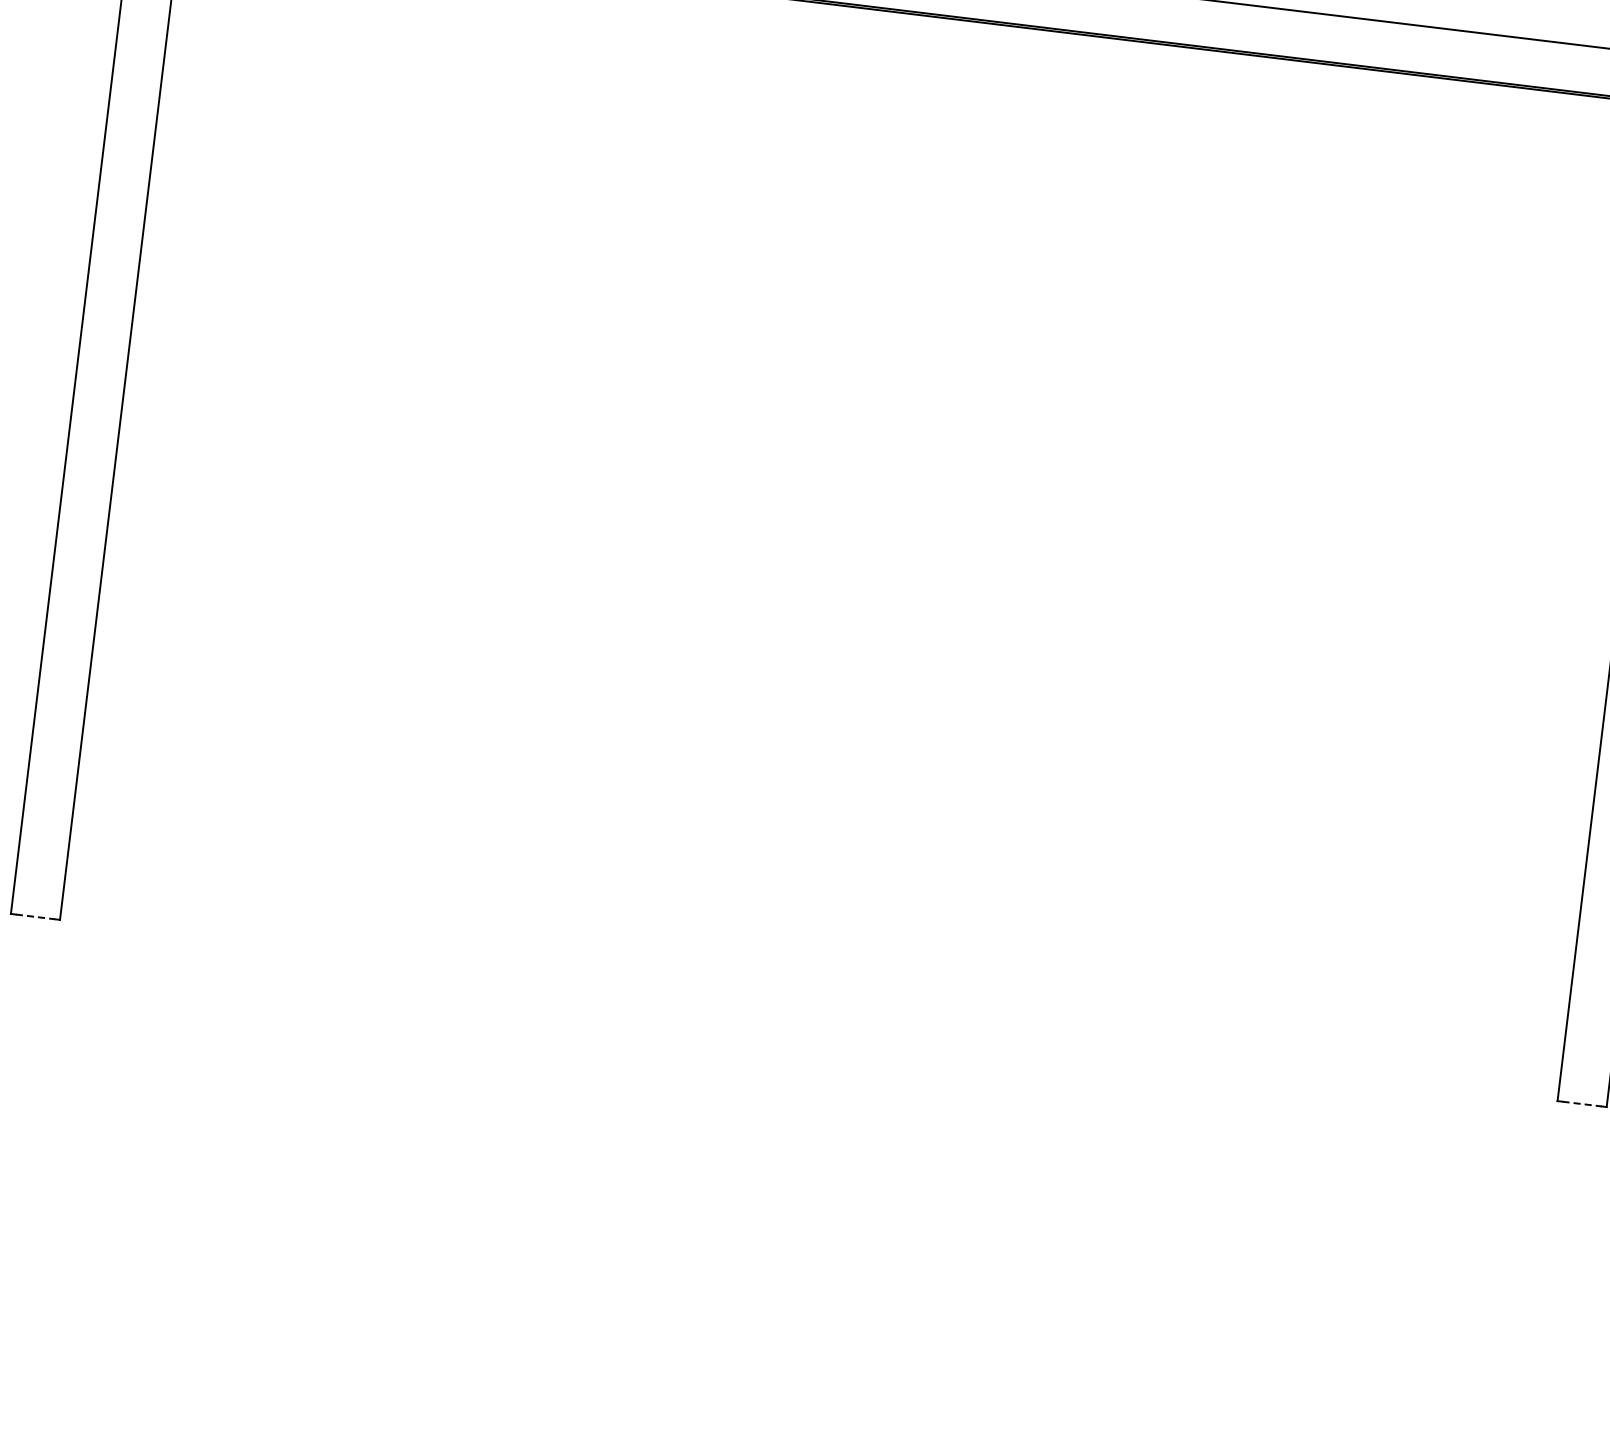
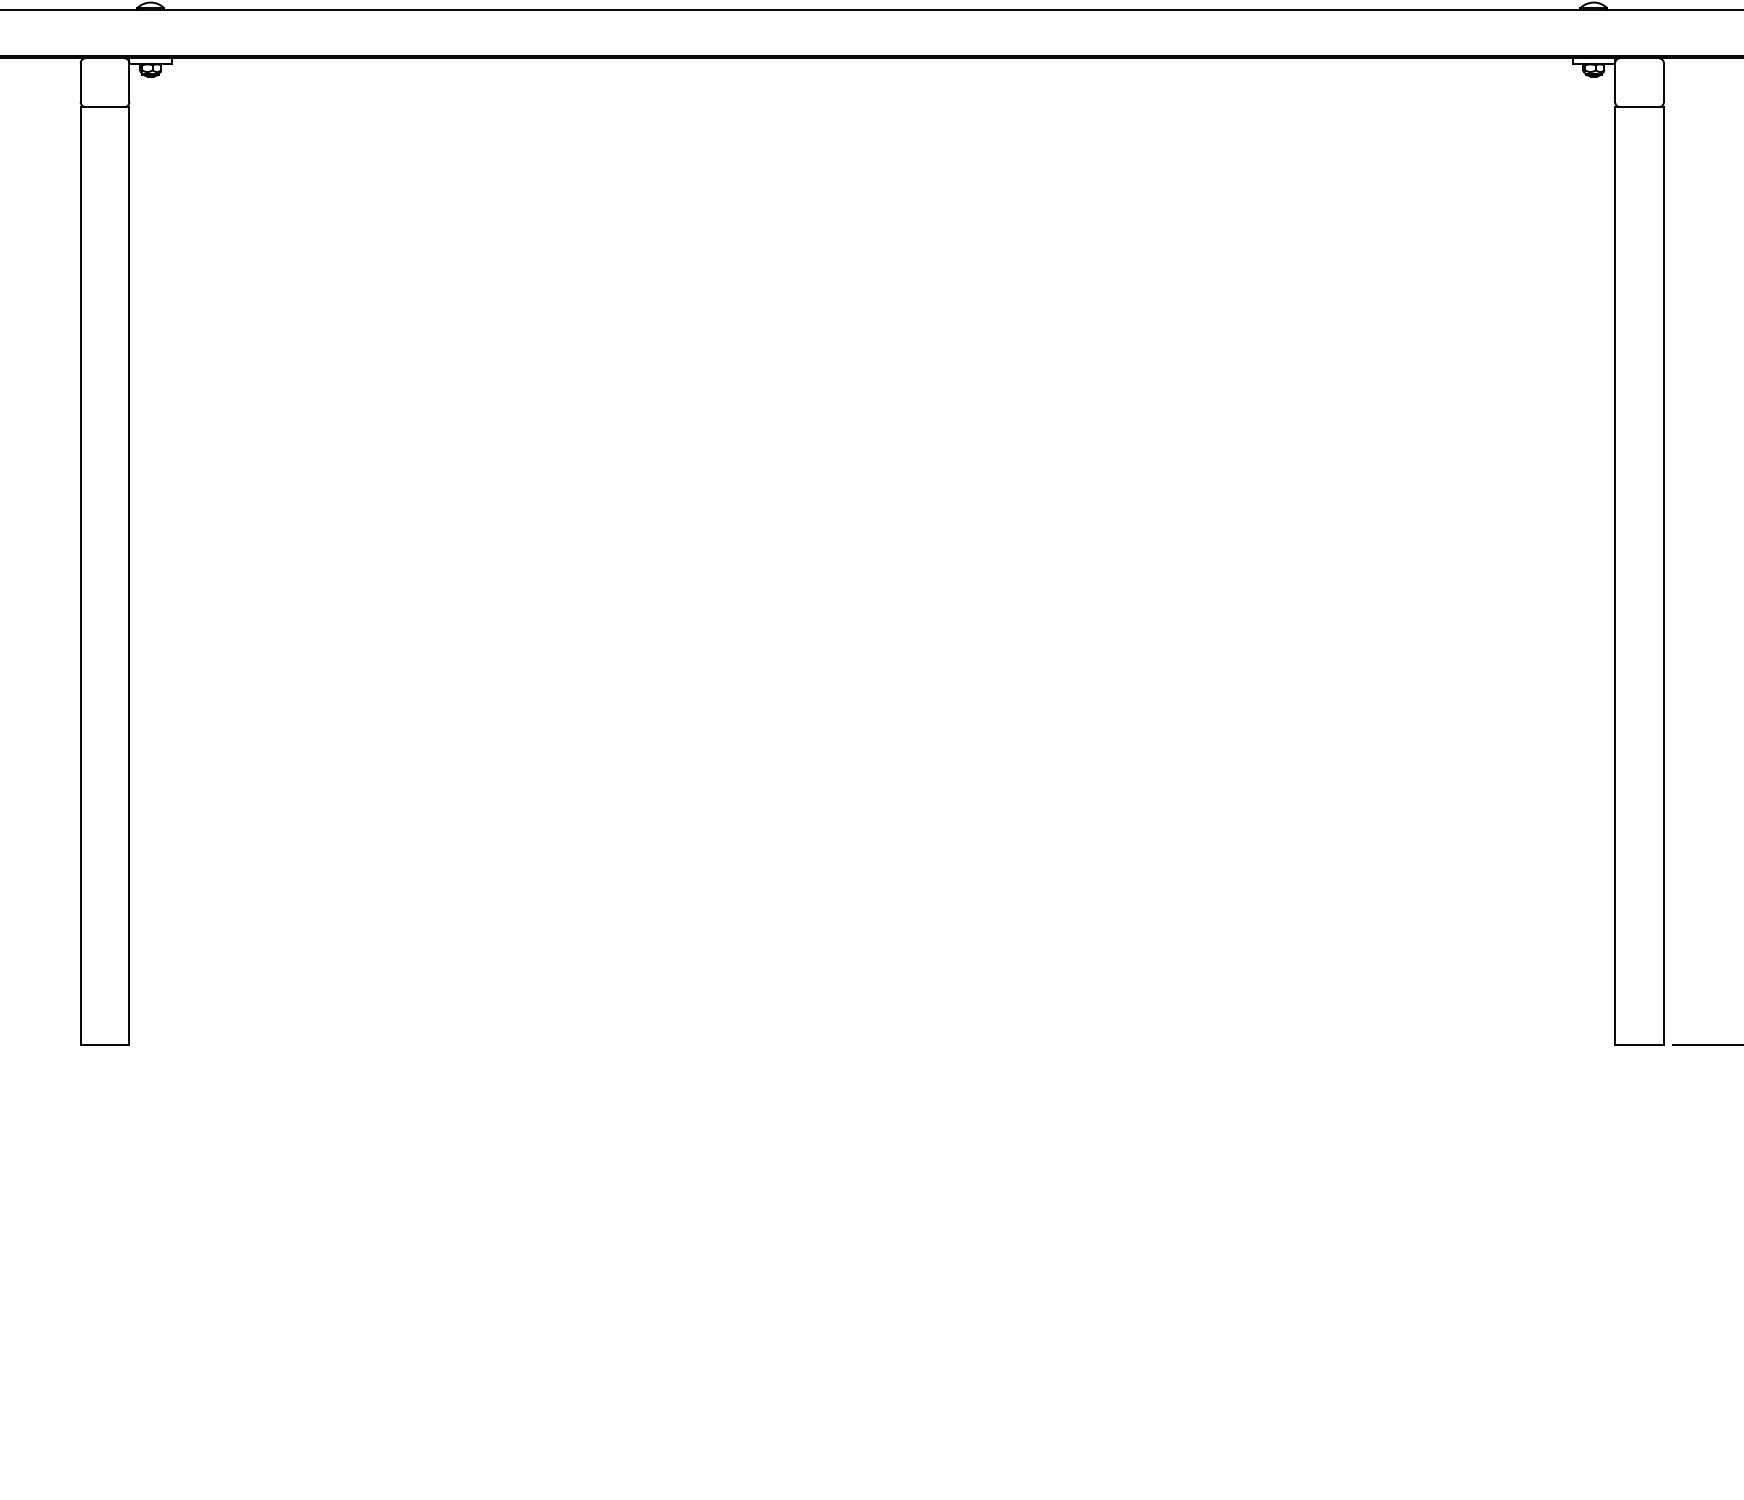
line: (35, 916) -> (105, 1044), dashed -> solid
line: (1583, 1103) -> (1640, 1044), dashed -> solid

